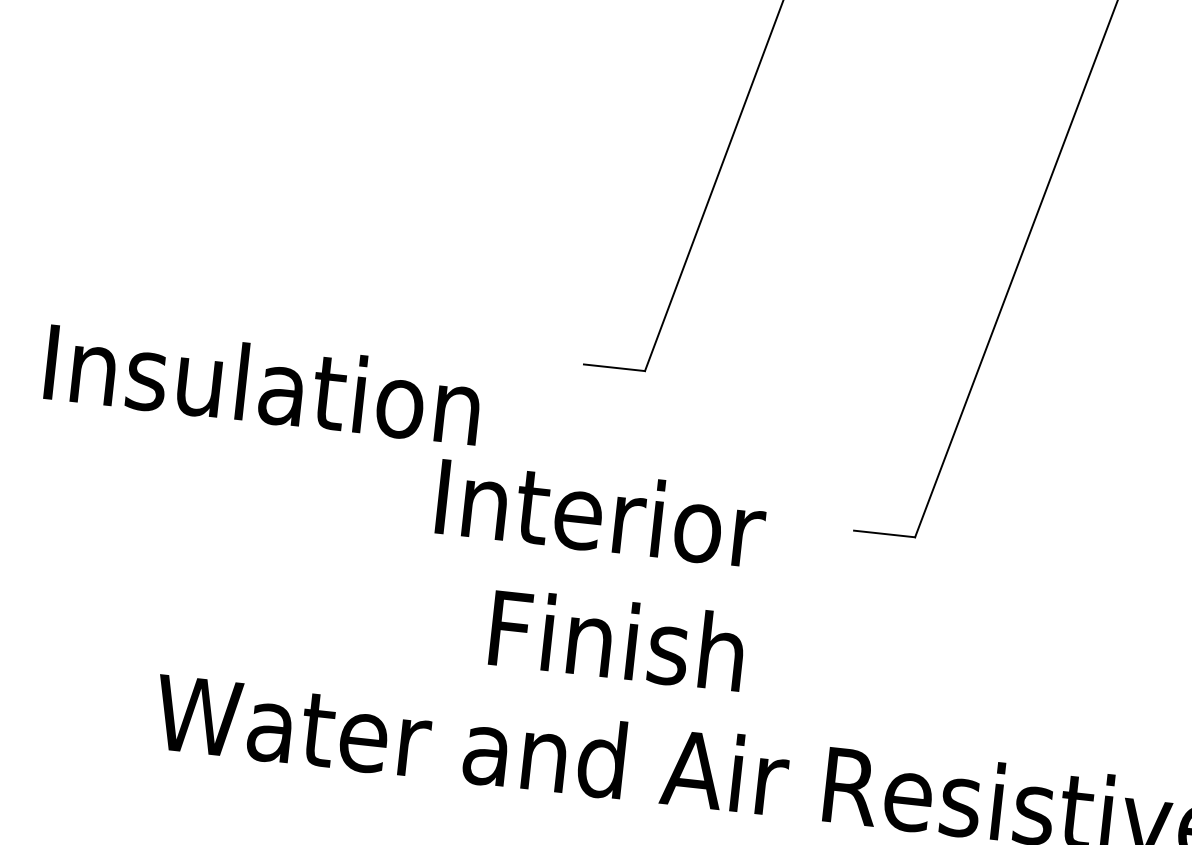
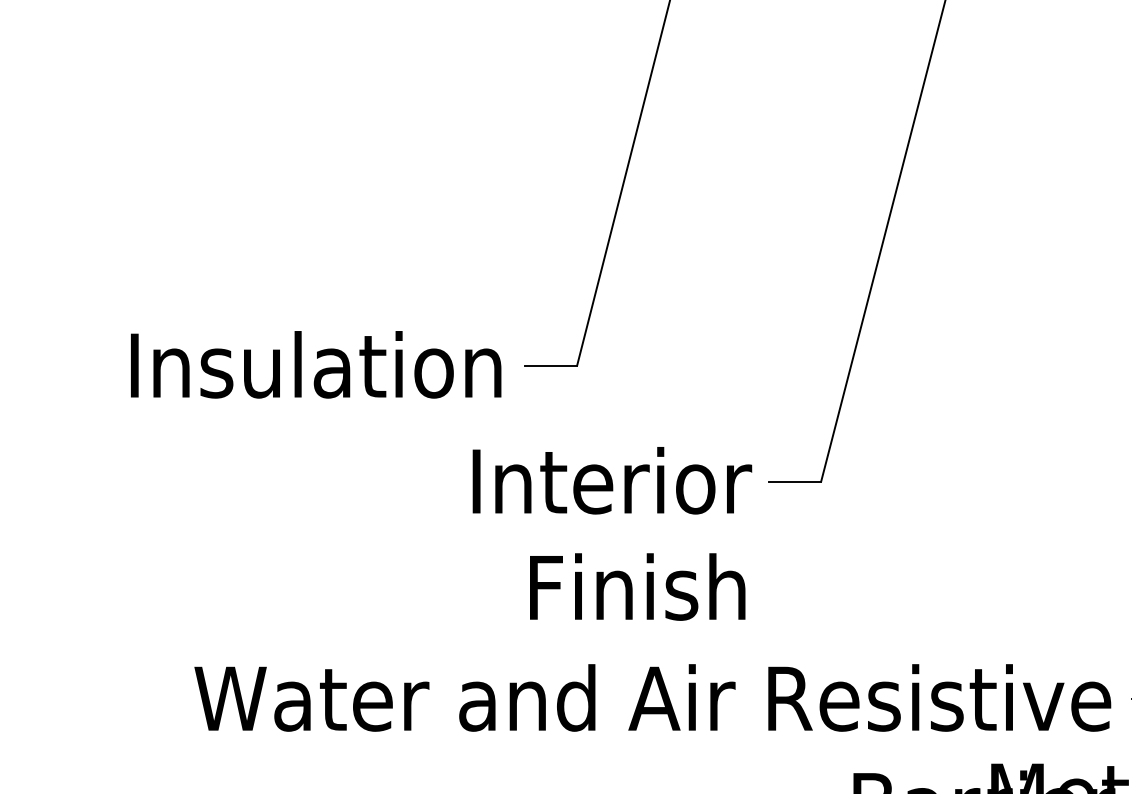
text: (263, 383) -> (316, 364), moved
text: (594, 574) -> (612, 533), moved

